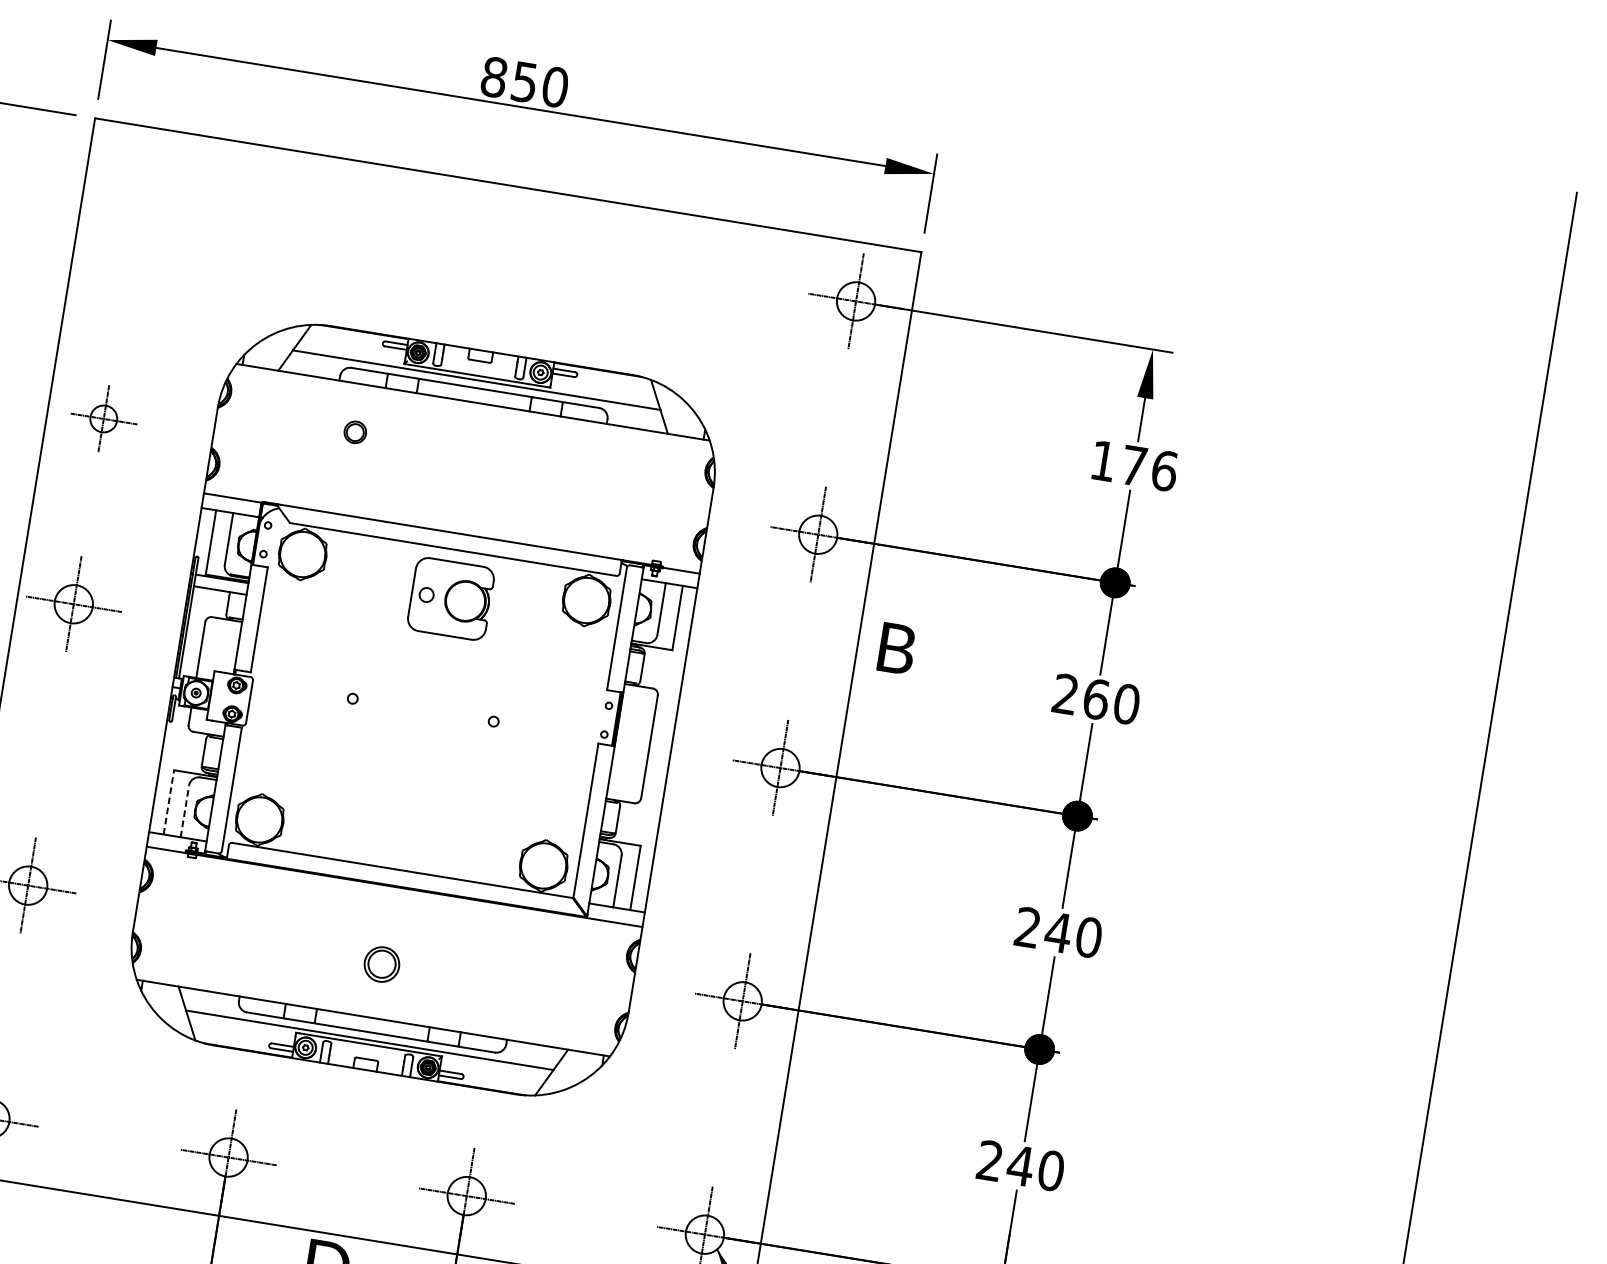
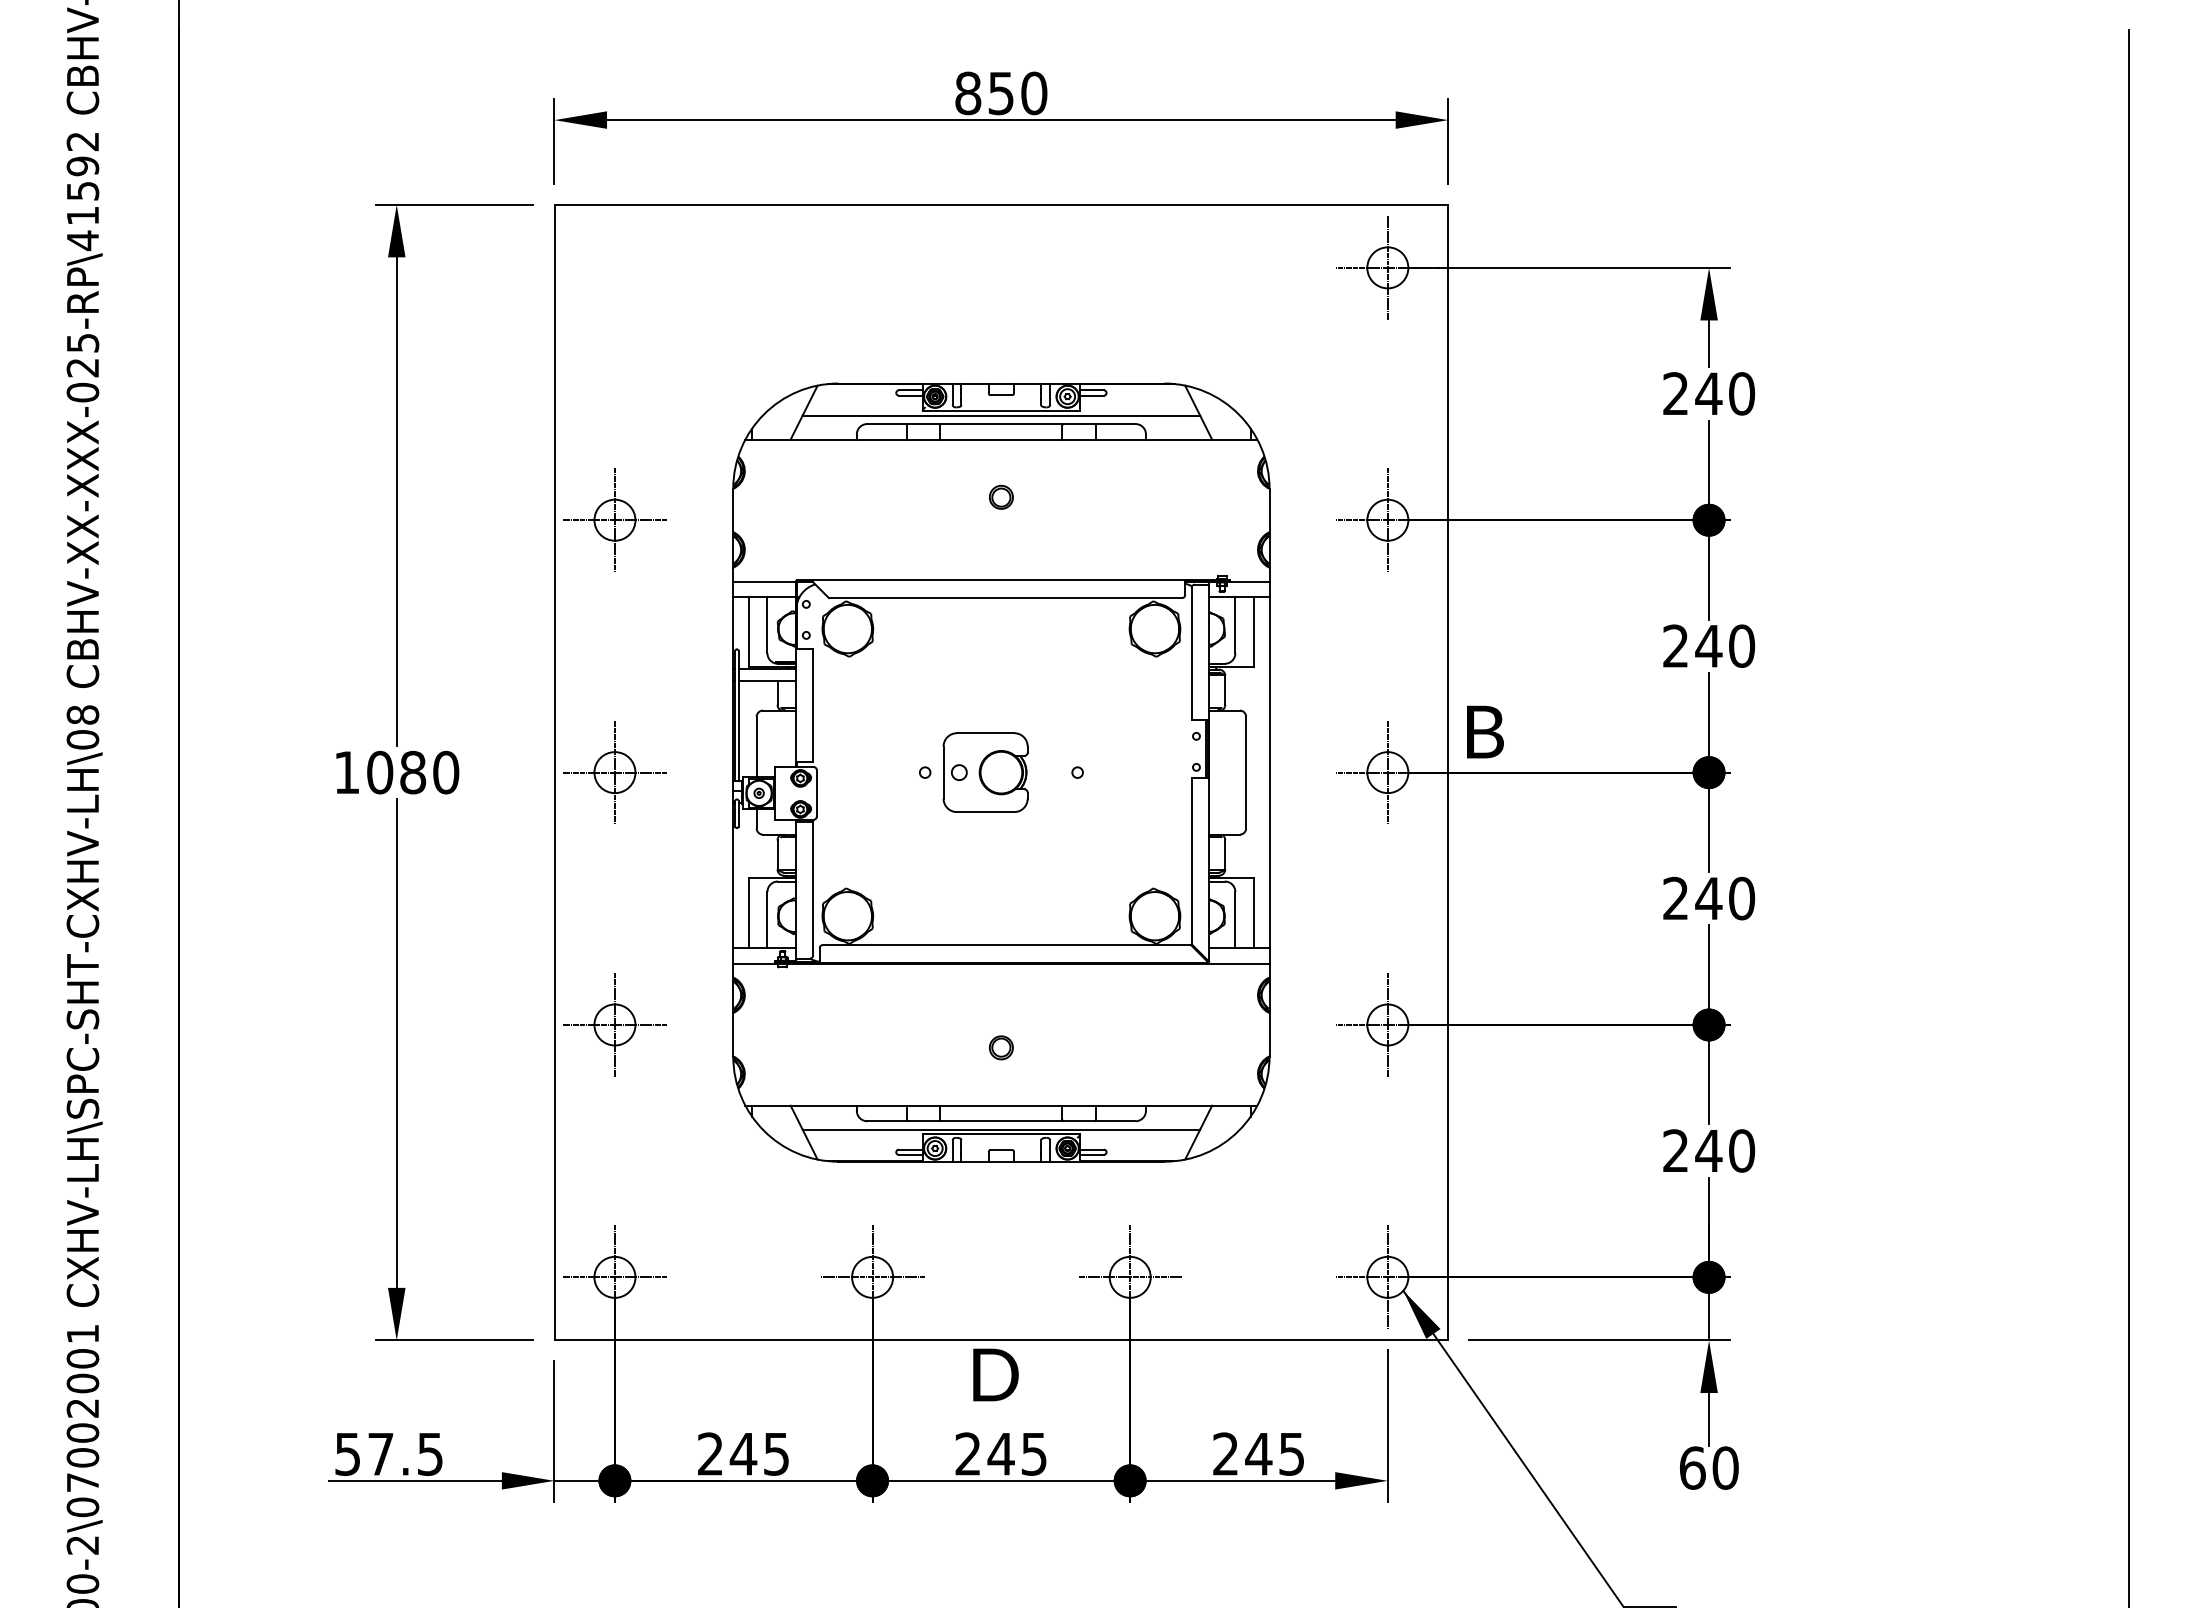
part: (103, 418) -> (614, 519), size x1.43
part: (355, 431) -> (1001, 496), moved
text: (1134, 465) -> (1709, 393), 176 -> 240
part: (450, 598) -> (985, 772), moved
part: (73, 604) -> (614, 772), moved
text: (897, 648) -> (1485, 731), moved
text: (1095, 698) -> (1708, 645), 260 -> 240
line: (169, 802) -> (749, 913), dashed -> solid
line: (184, 811) -> (767, 920), dashed -> solid
part: (382, 964) -> (1001, 1047), size x0.62

